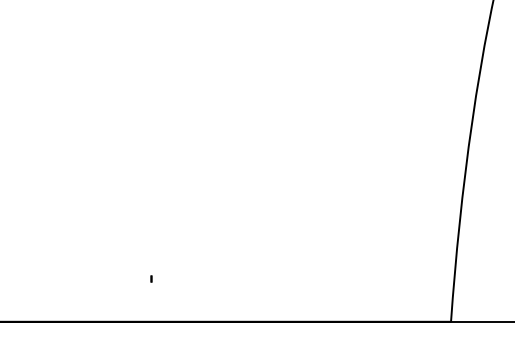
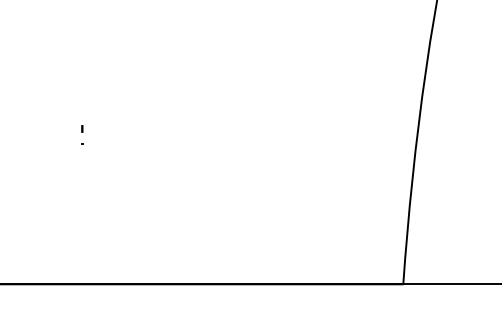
part: (151, 278) -> (82, 128), moved

